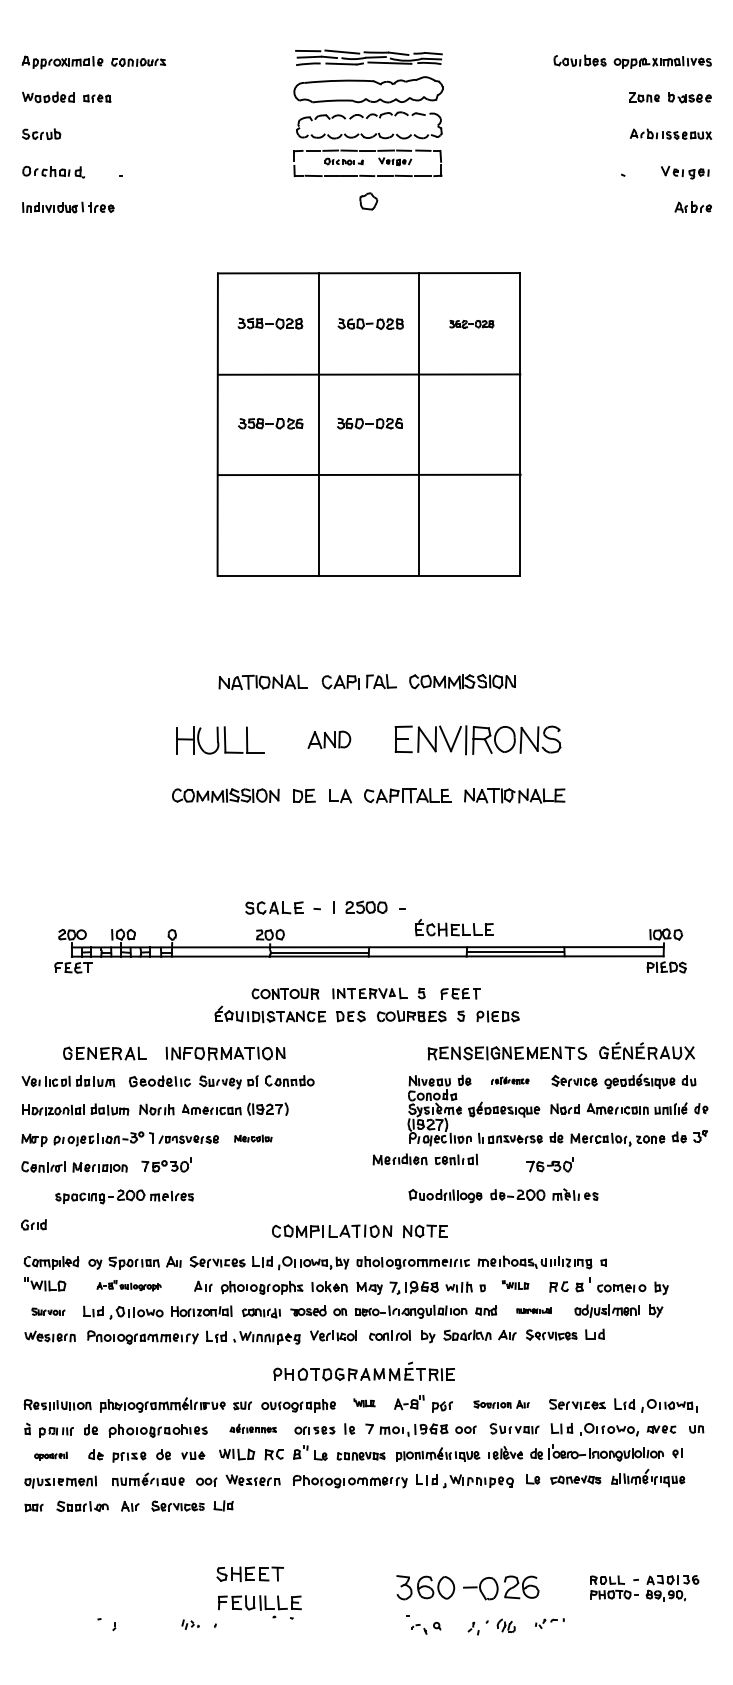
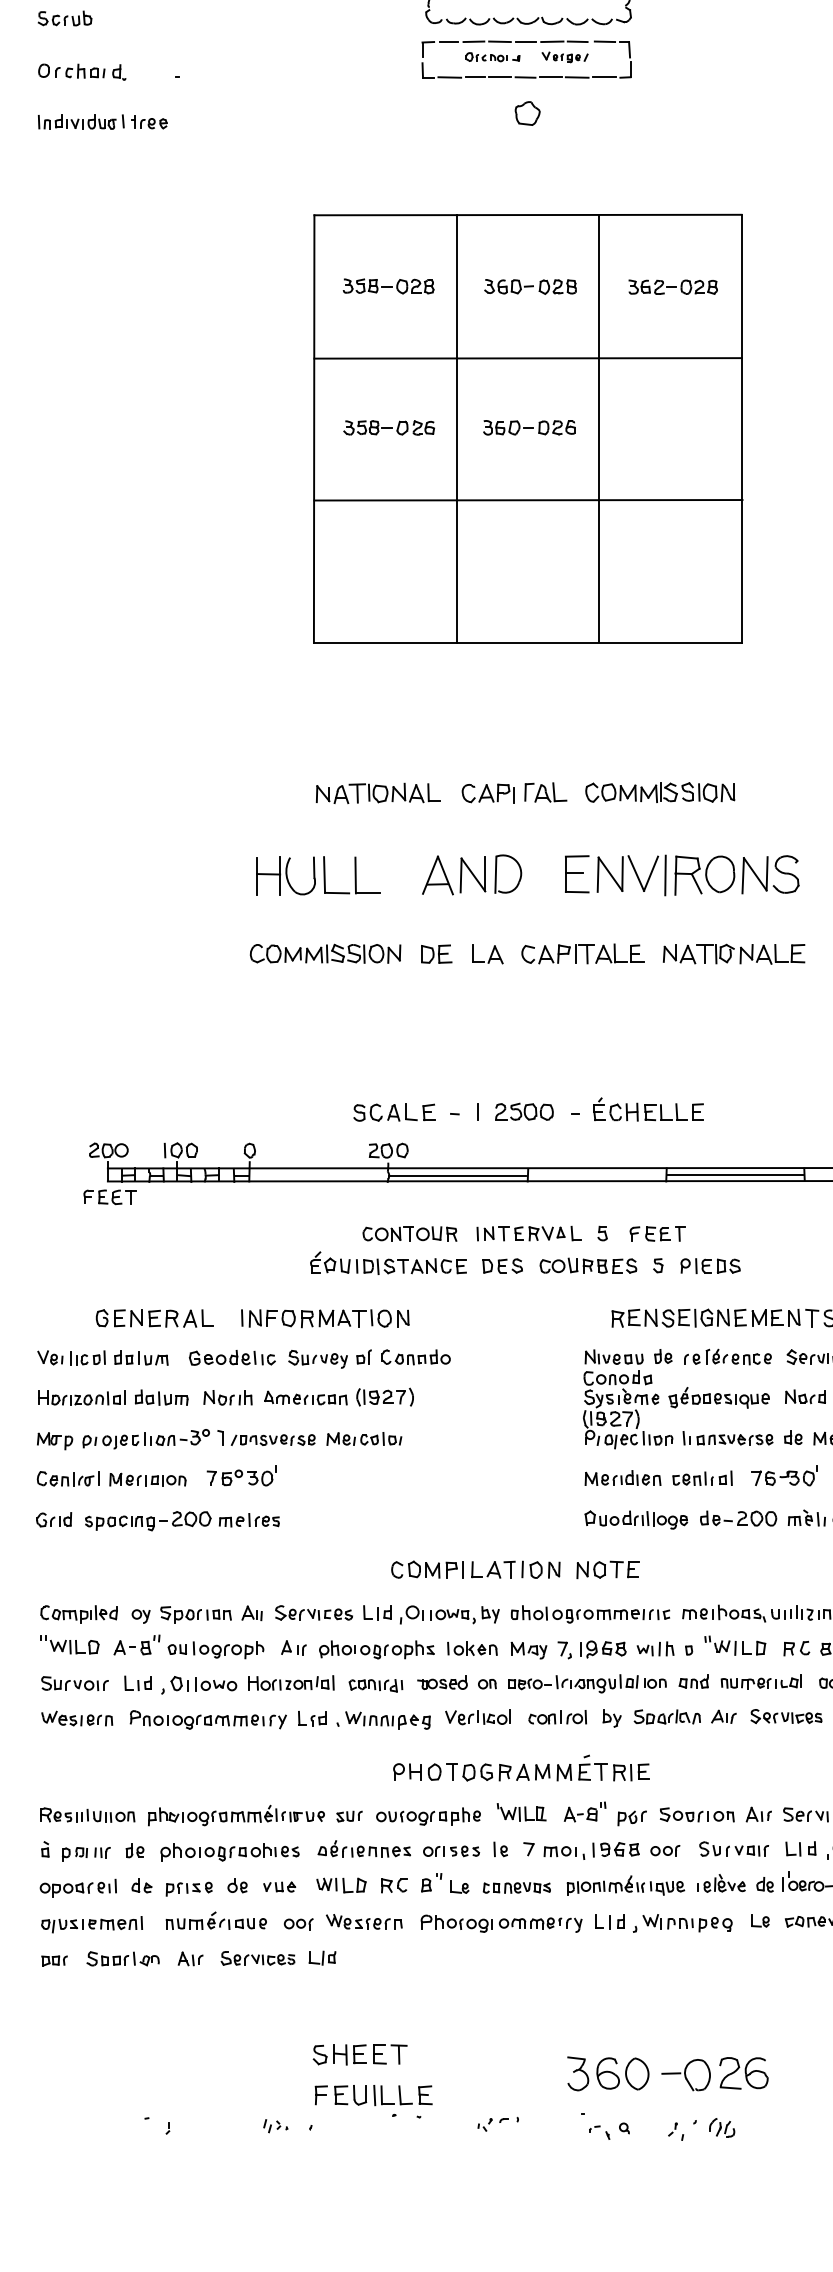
part: (471, 323) -> (673, 286), size x1.43
part: (329, 739) -> (472, 874), size x1.67
part: (454, 927) -> (648, 1109), moved
part: (510, 1080) -> (728, 1356), size x1.67
part: (253, 1138) -> (364, 1438), size x1.43
part: (424, 1159) -> (657, 1478), moved
part: (33, 1224) -> (53, 1519), moved
part: (515, 1284) -> (735, 1645), size x1.67
part: (128, 1285) -> (187, 1646), size x1.67
part: (533, 1310) -> (760, 1681), size x1.67
part: (48, 1311) -> (74, 1683), size x1.43
part: (364, 1402) -> (521, 1811), size x1.67
part: (501, 1404) -> (715, 1814), size x1.43
part: (253, 1428) -> (364, 1848), size x1.43
part: (50, 1455) -> (77, 1886), size x1.67
part: (549, 1623) -> (497, 2124), moved

